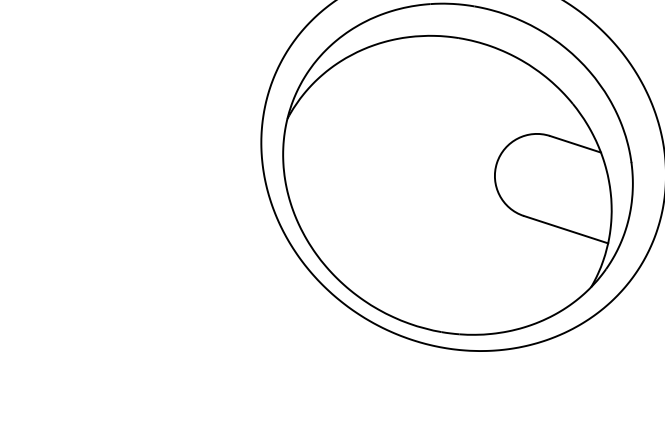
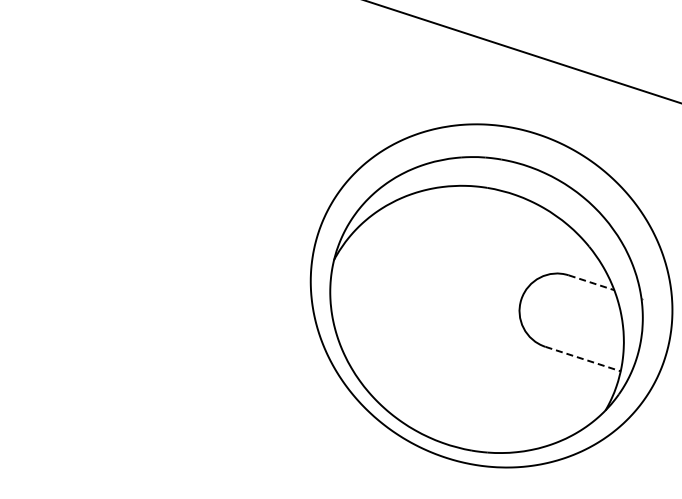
line: (575, 144) -> (591, 282), solid -> dashed
line: (566, 230) -> (583, 359), solid -> dashed

